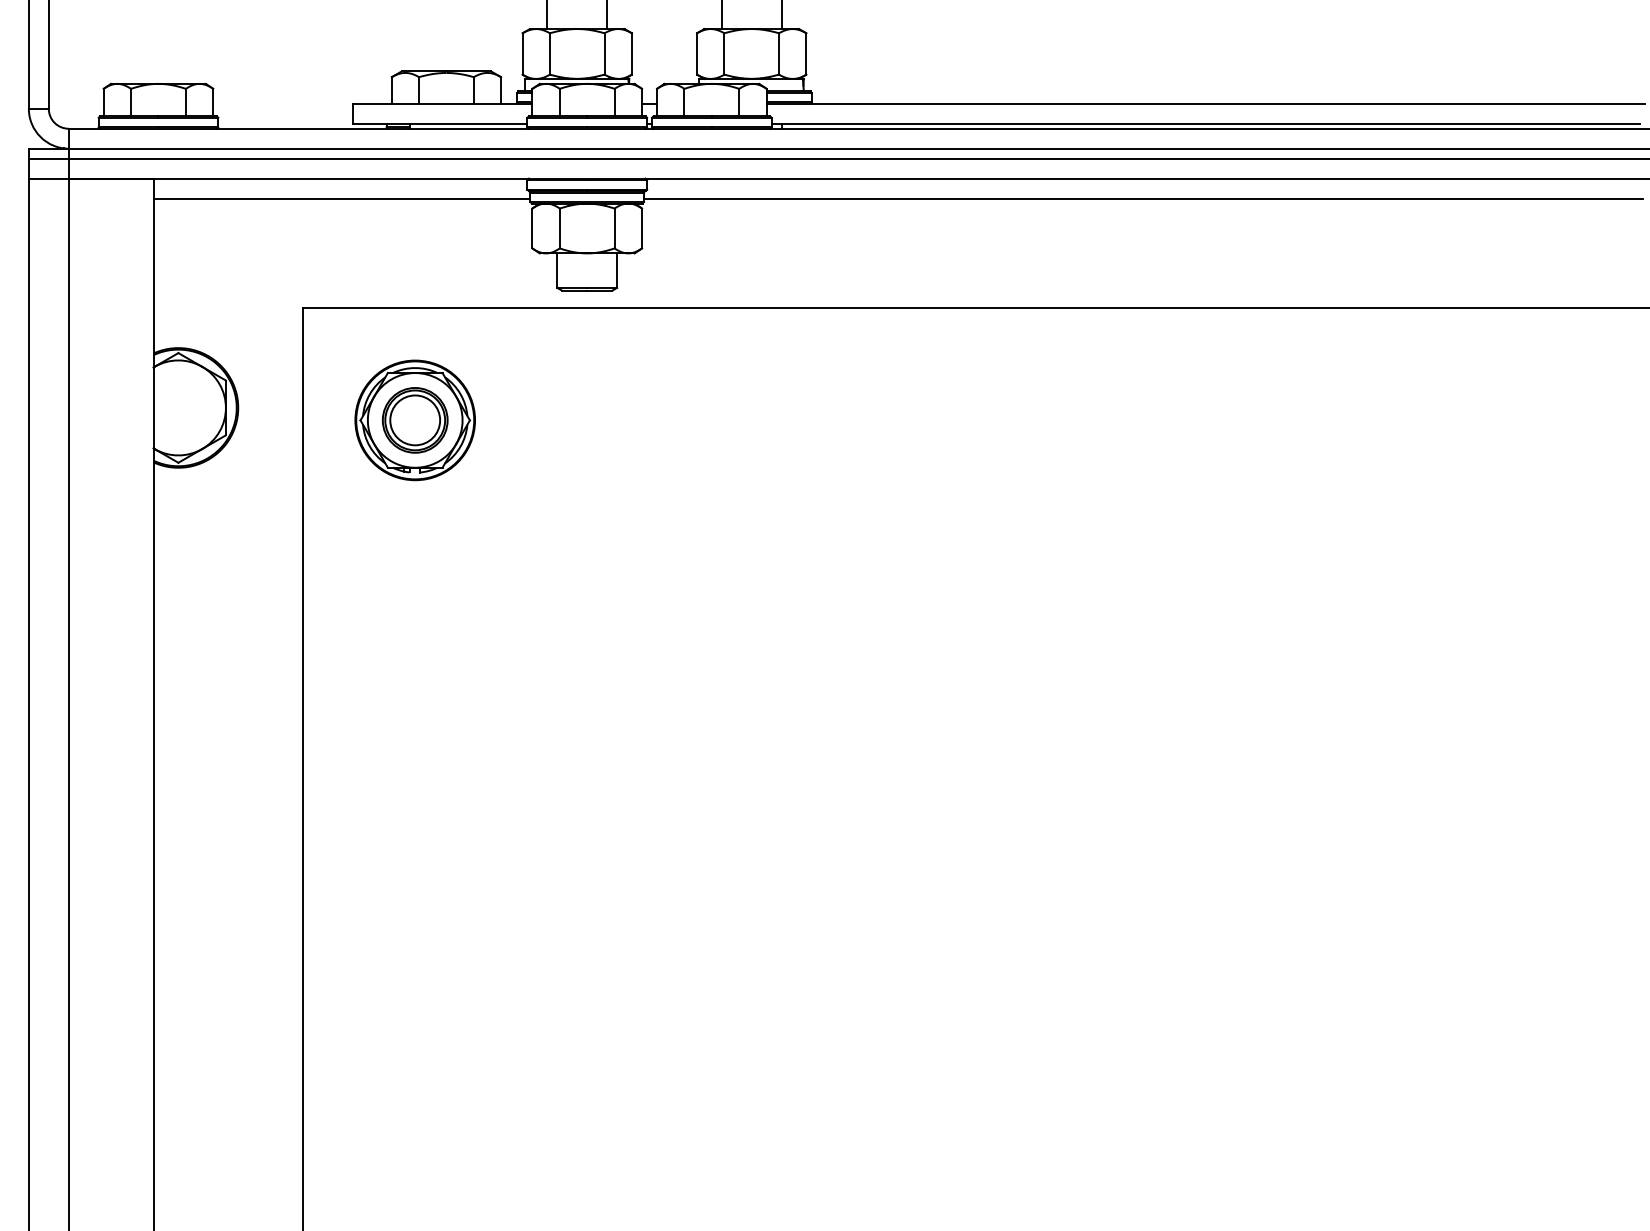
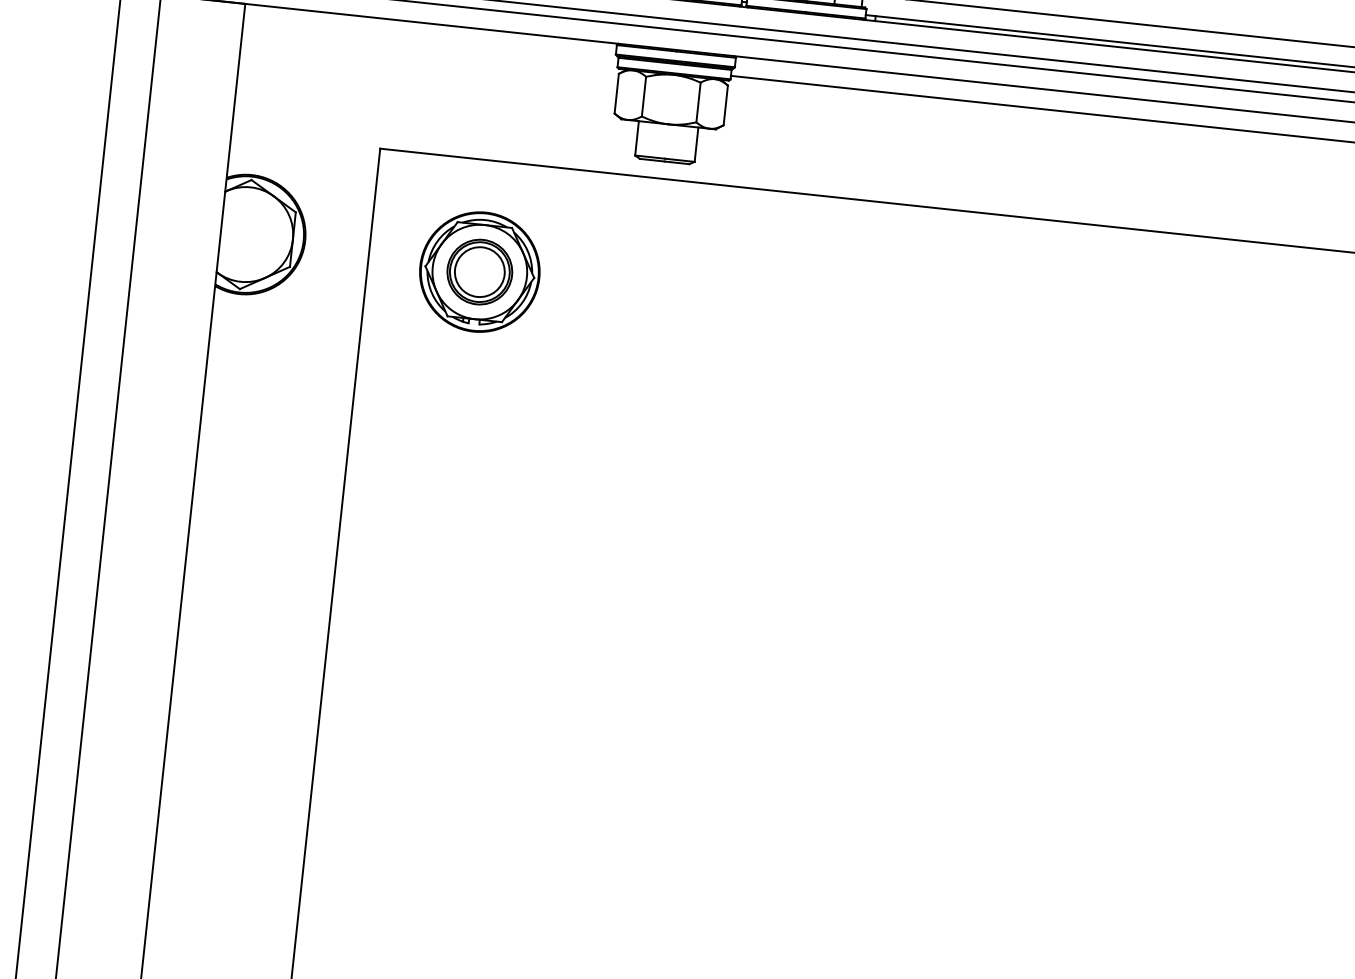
line: (341, 198) -> (430, 43), removed

